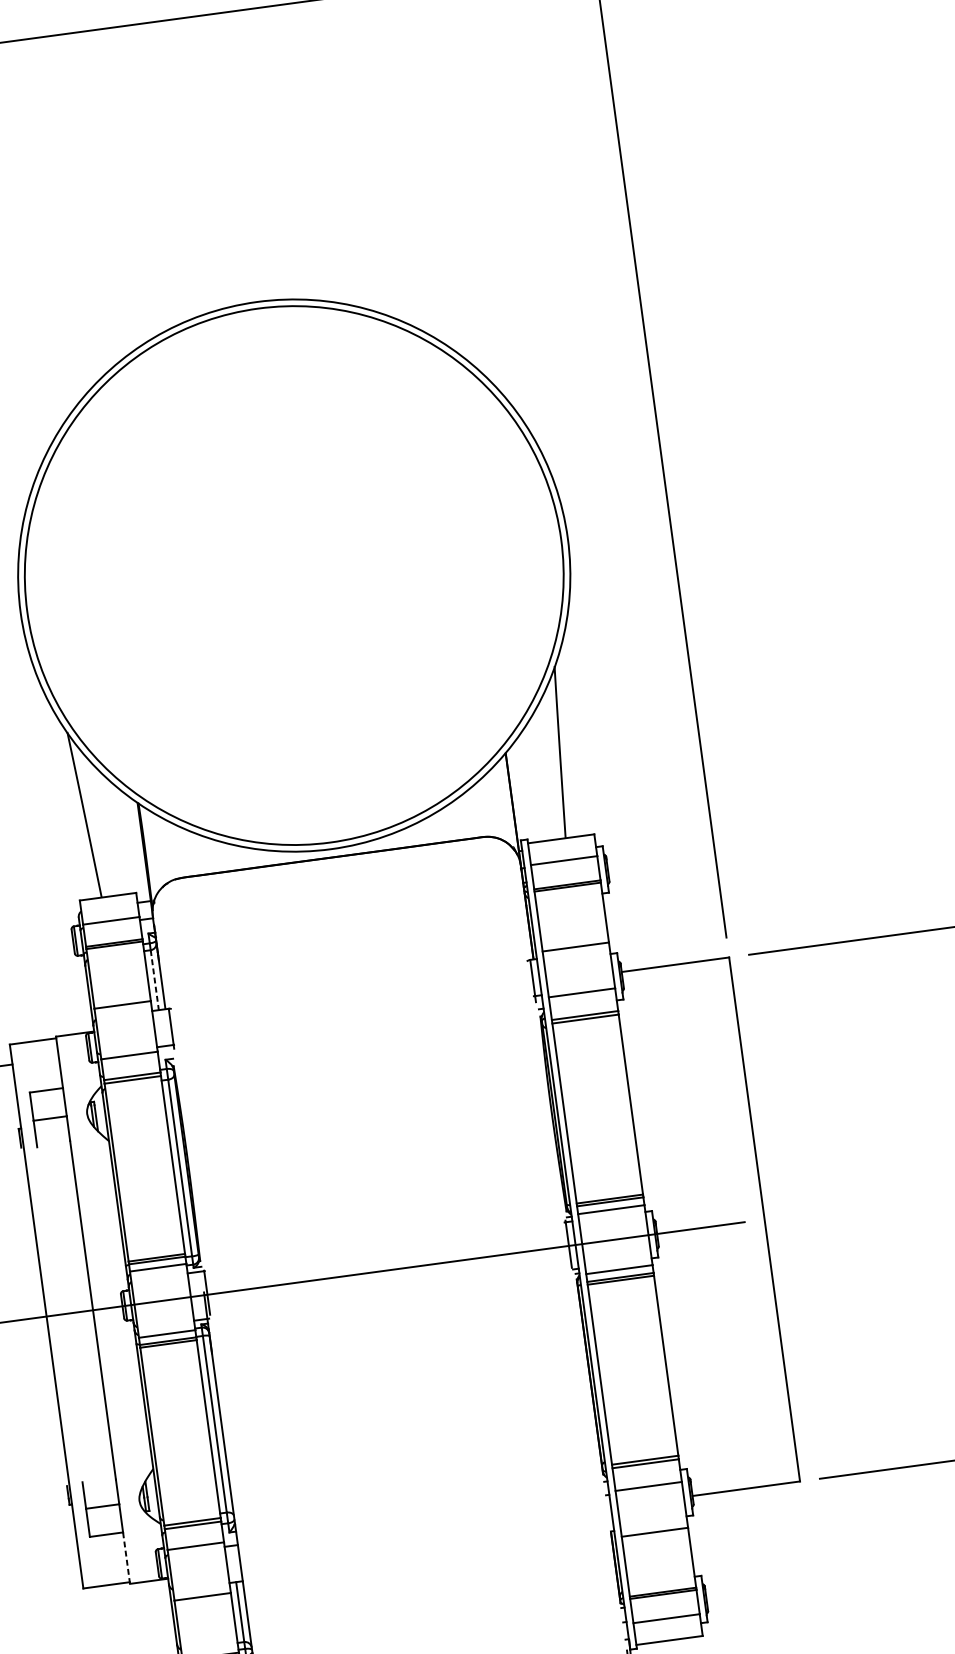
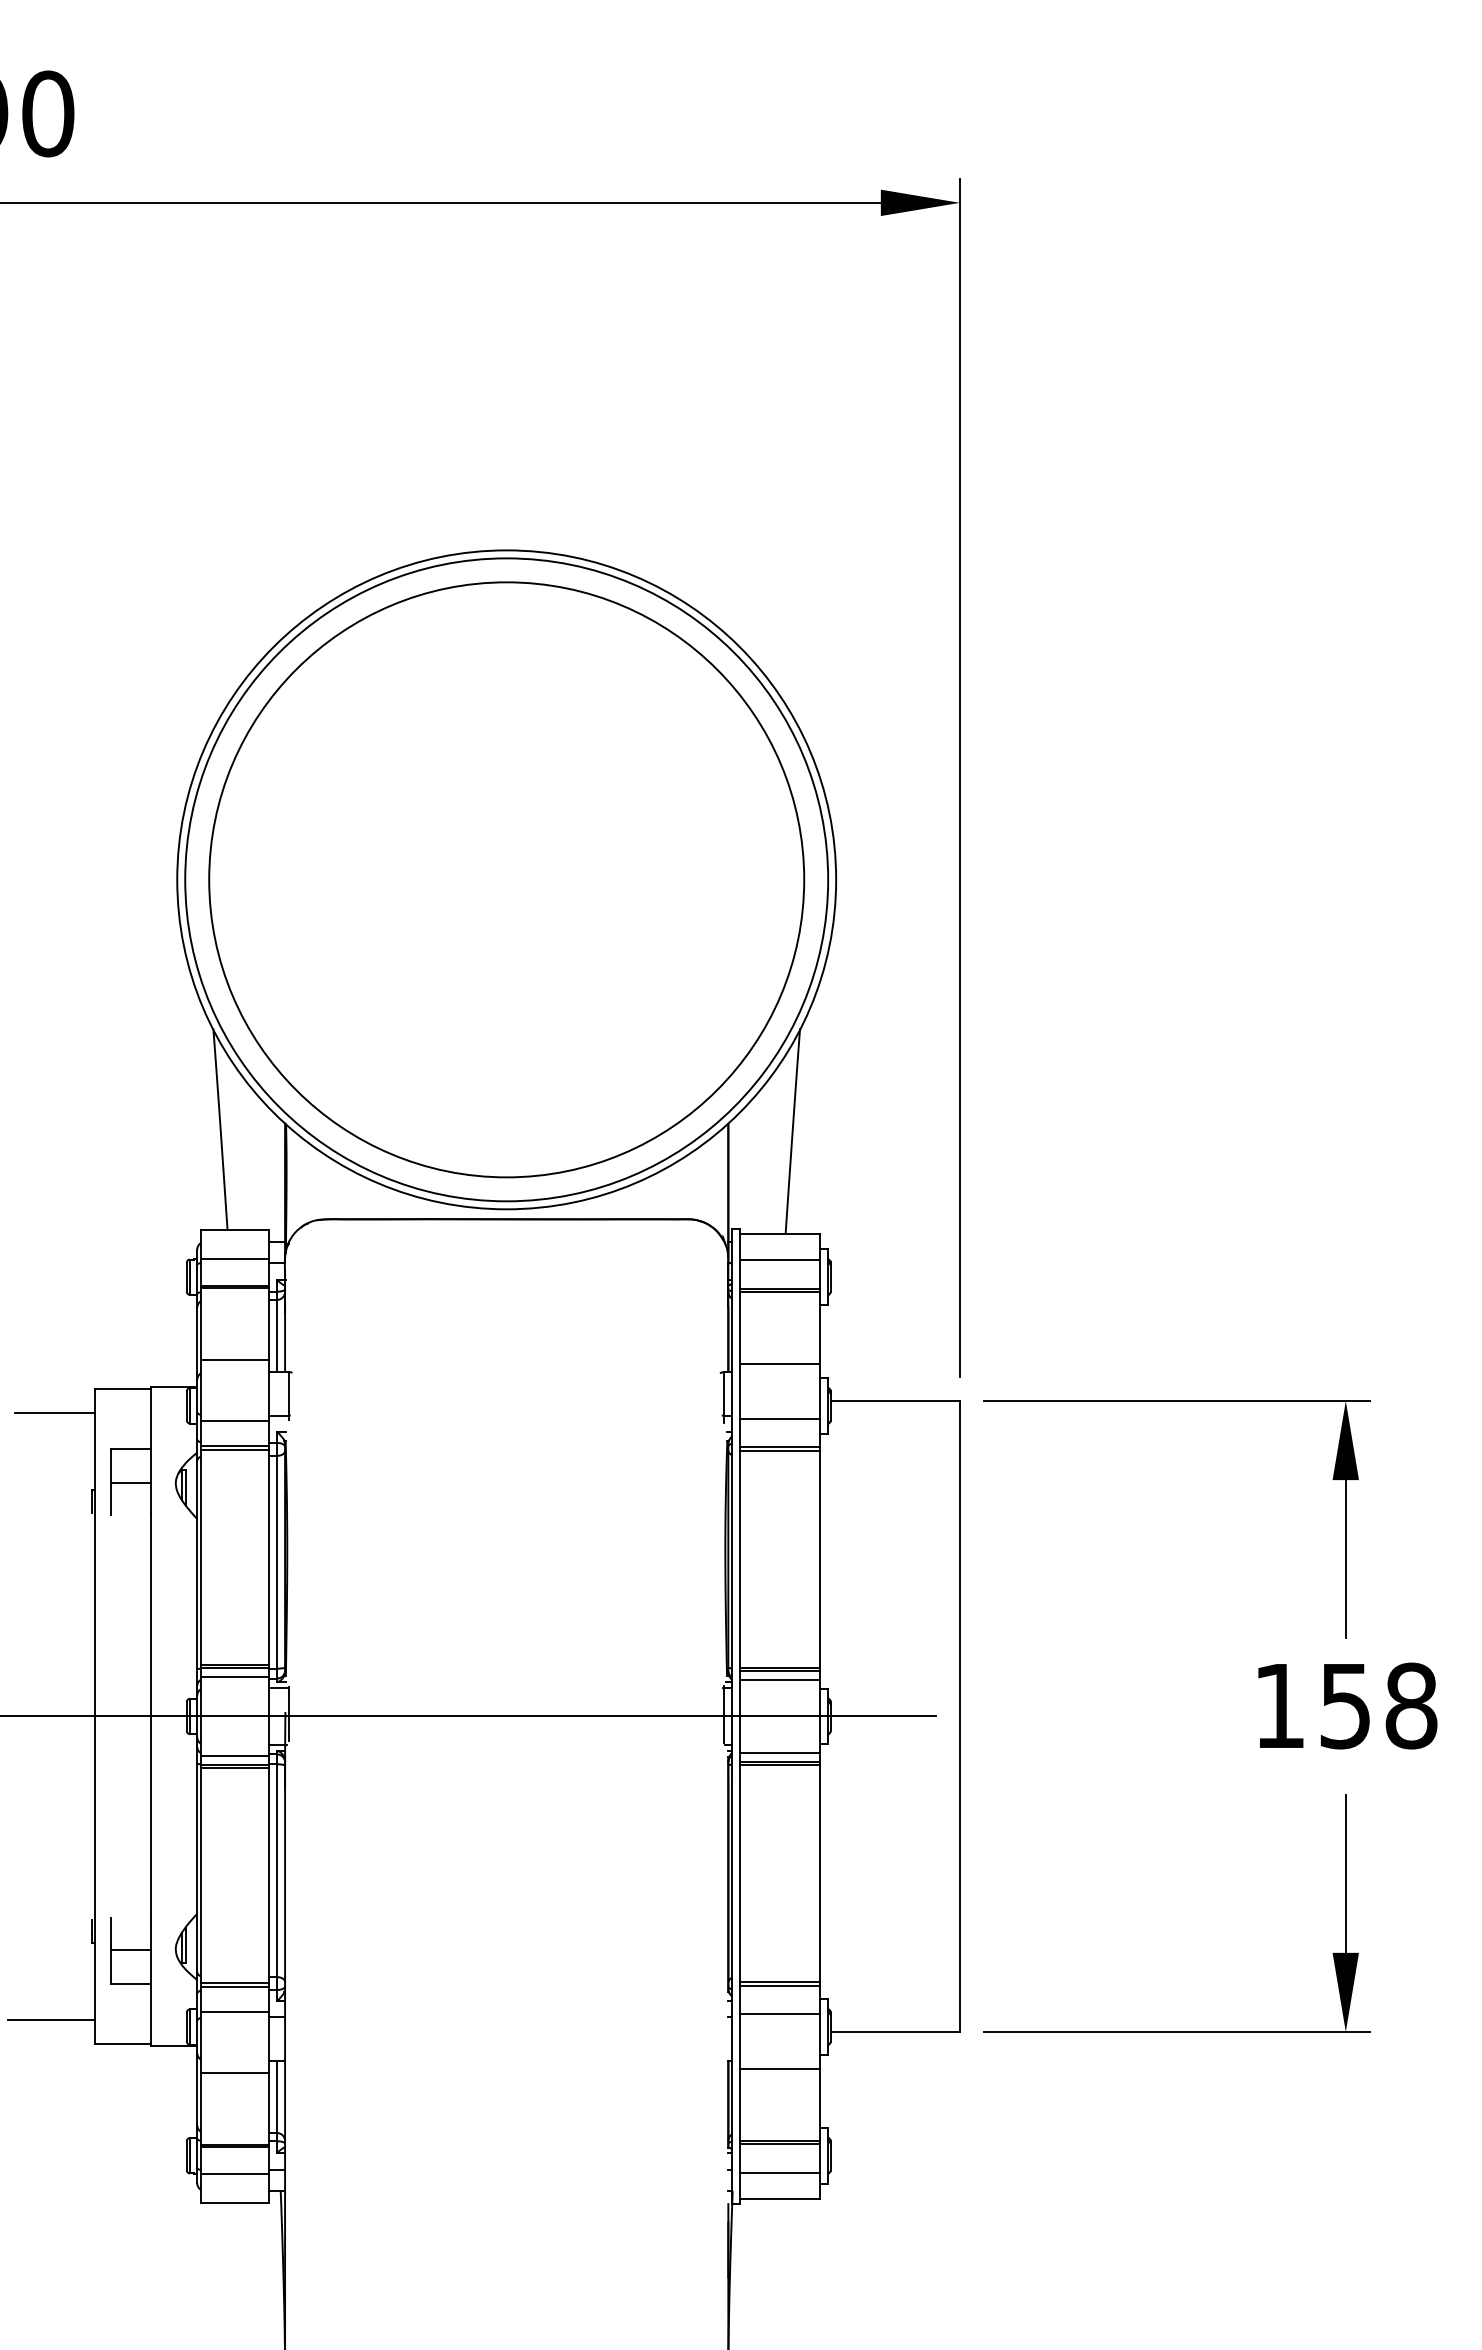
circle: (294, 575) -> (506, 879), added
line: (155, 980) -> (277, 1336), dashed -> solid
line: (126, 1557) -> (151, 2014), dashed -> solid
line: (44, 1573) -> (51, 2019), added

